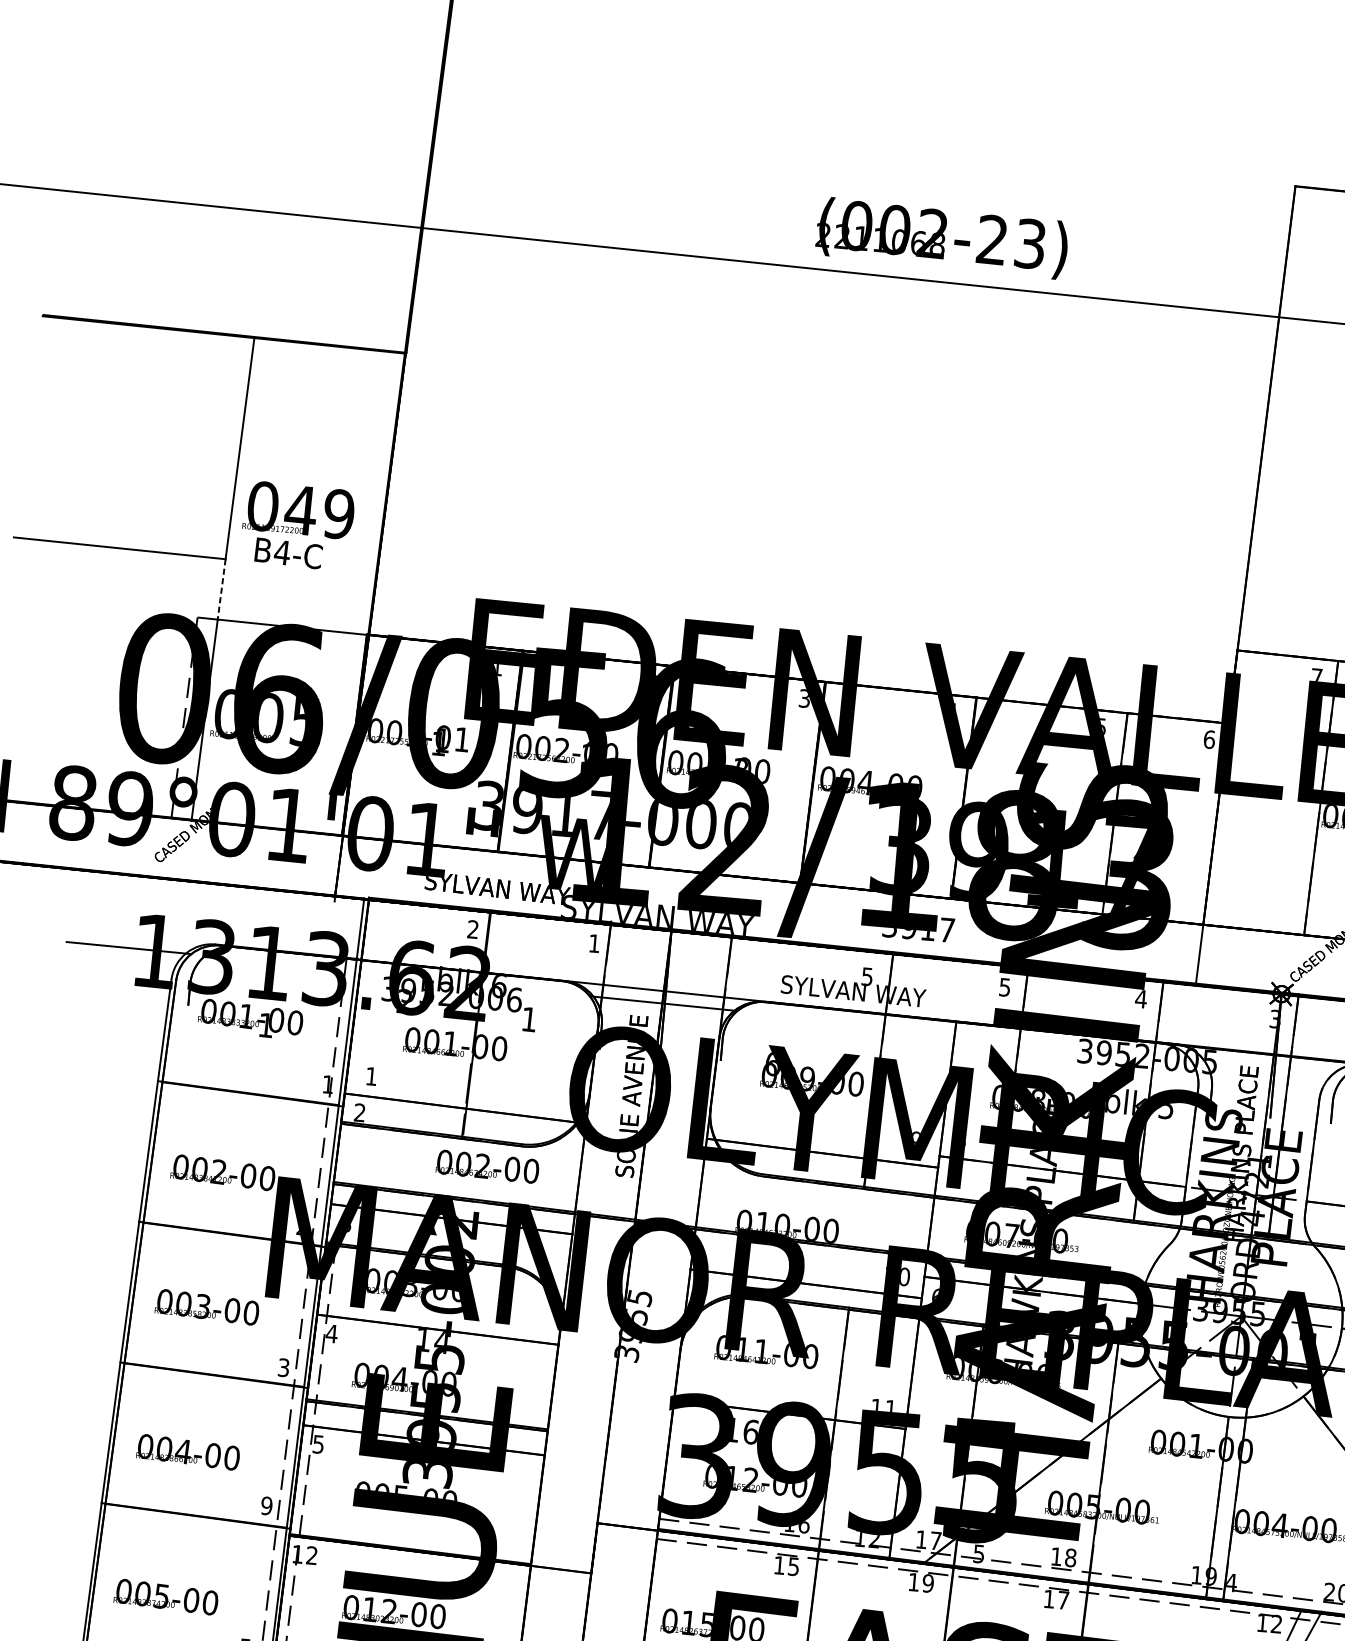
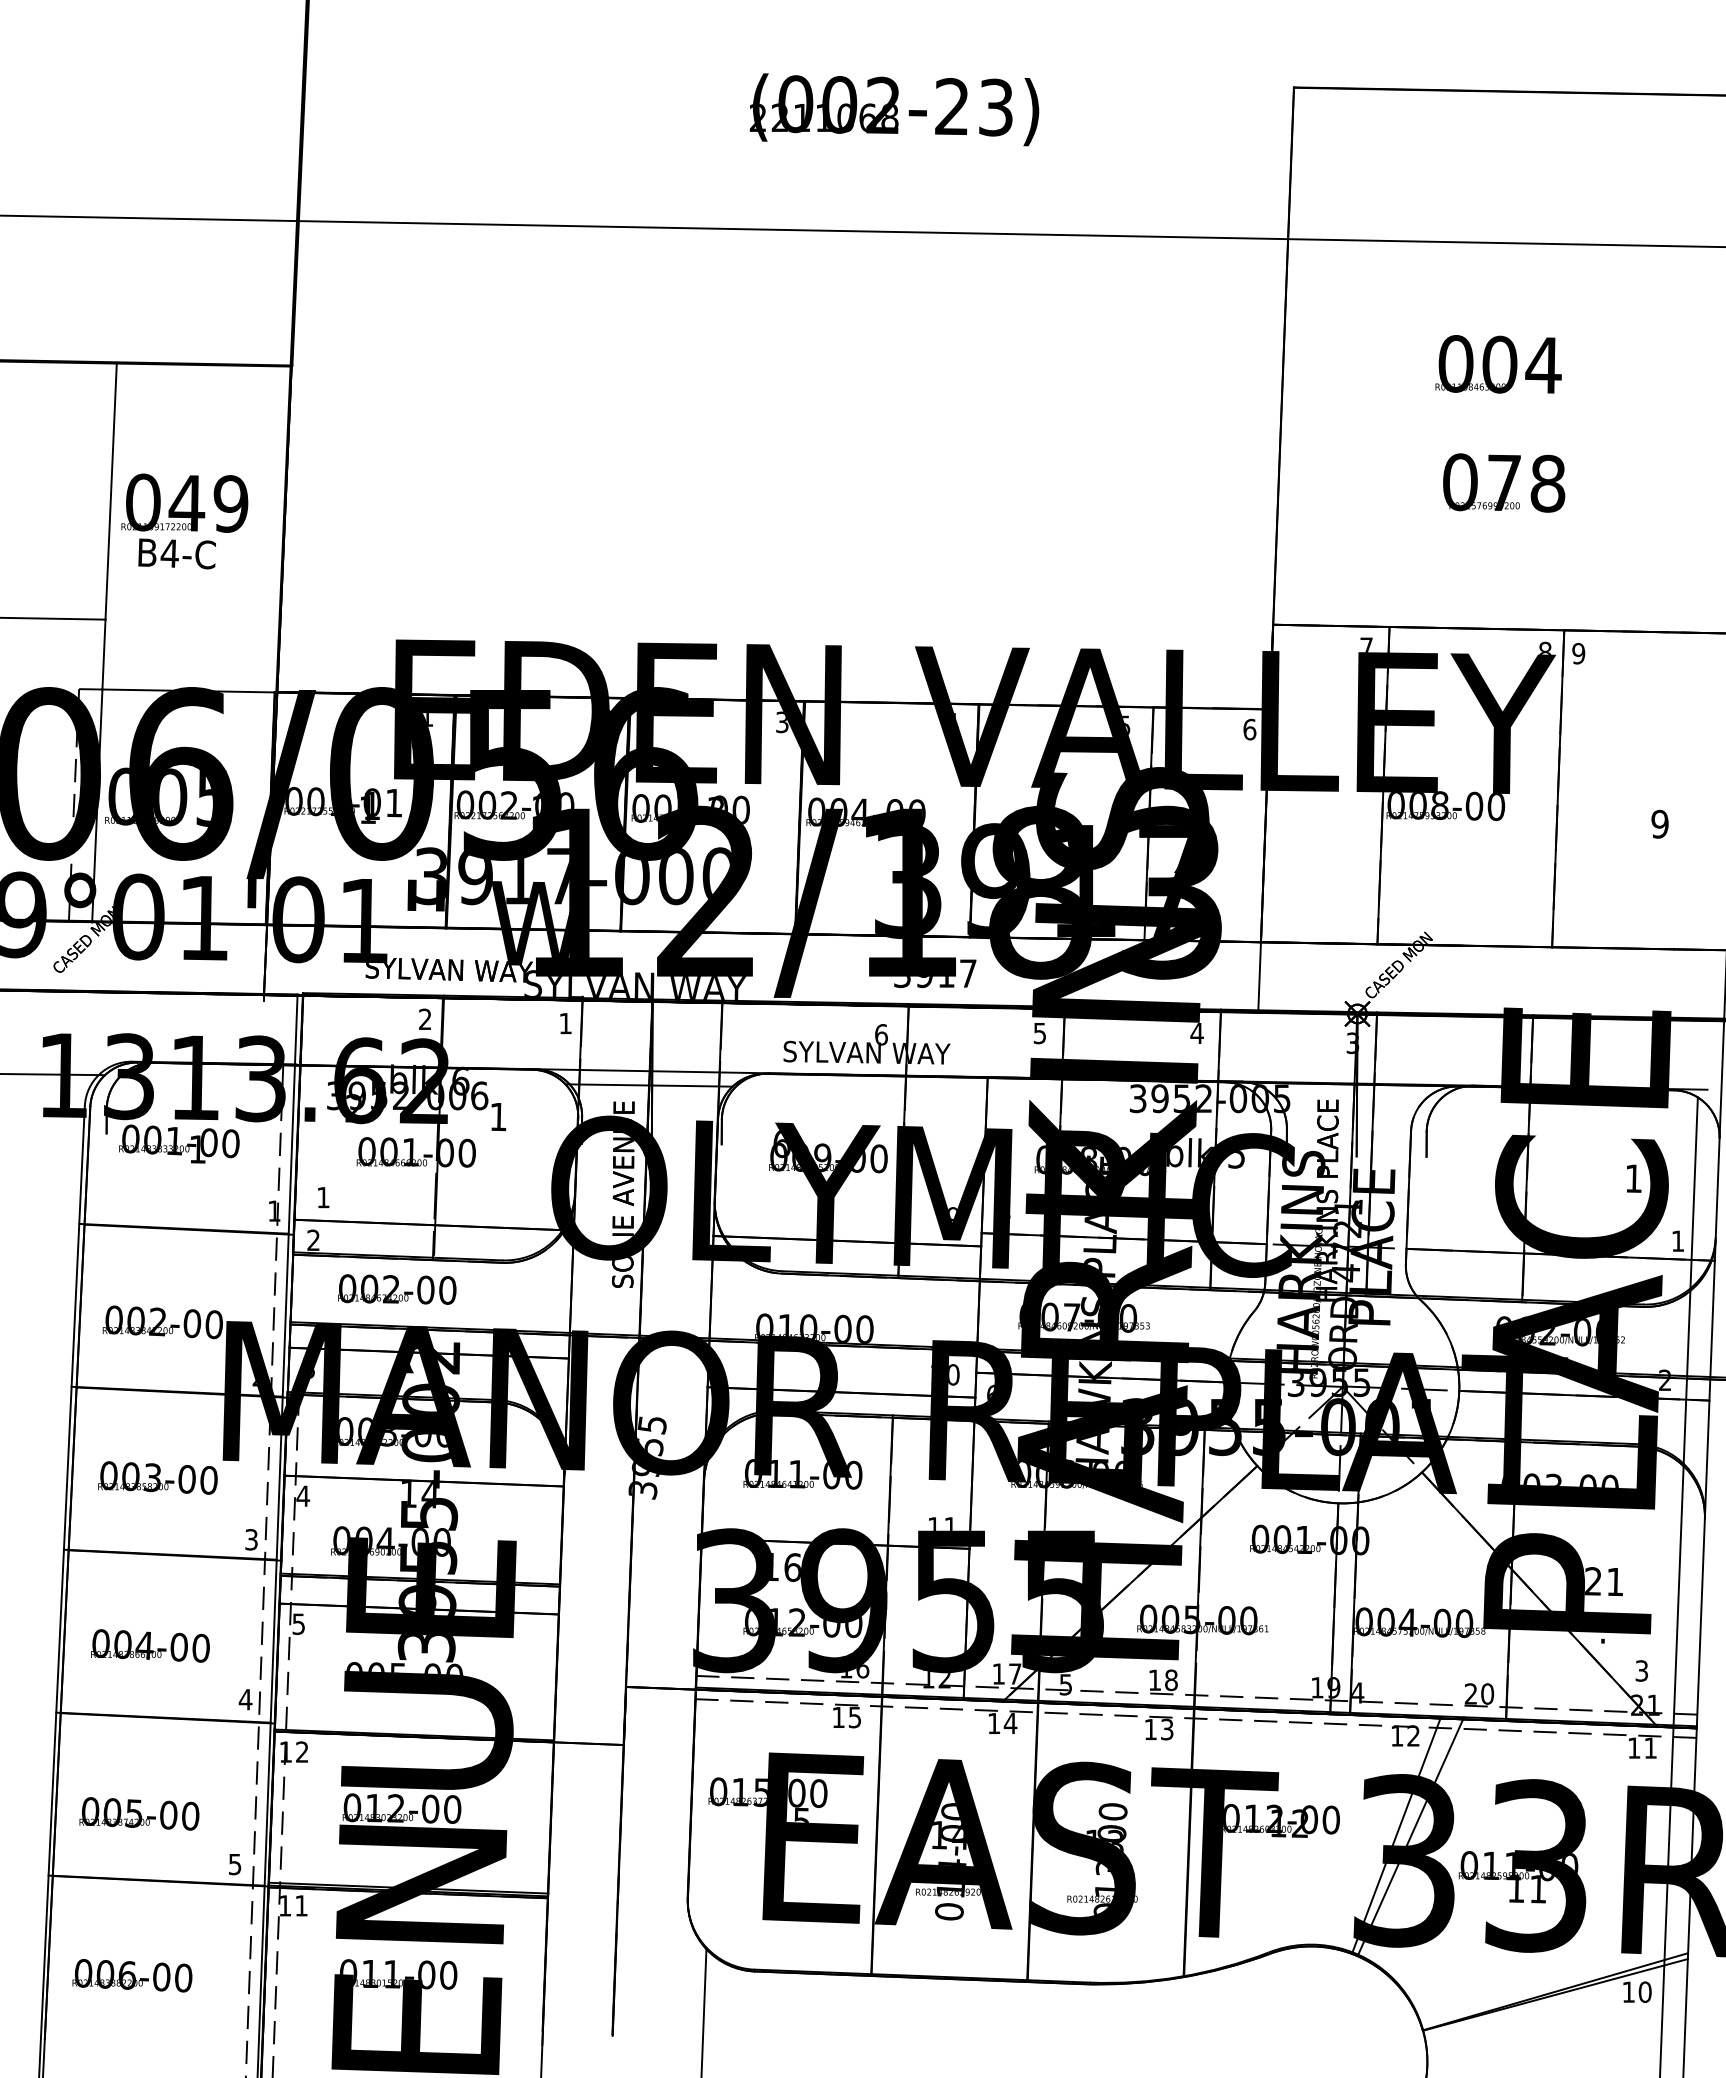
text: (942, 238) -> (894, 109), moved
text: (297, 525) -> (184, 521), moved
line: (221, 589) -> (103, 654), dashed -> solid
text: (867, 976) -> (881, 1034), 5 -> 6
text: (487, 1166) -> (397, 1289), moved
text: (266, 1505) -> (245, 1699), 9 -> 4
text: (928, 1583) -> (1010, 1723), 19 -> 14
text: (1063, 1600) -> (1167, 1729), 17 -> 13

